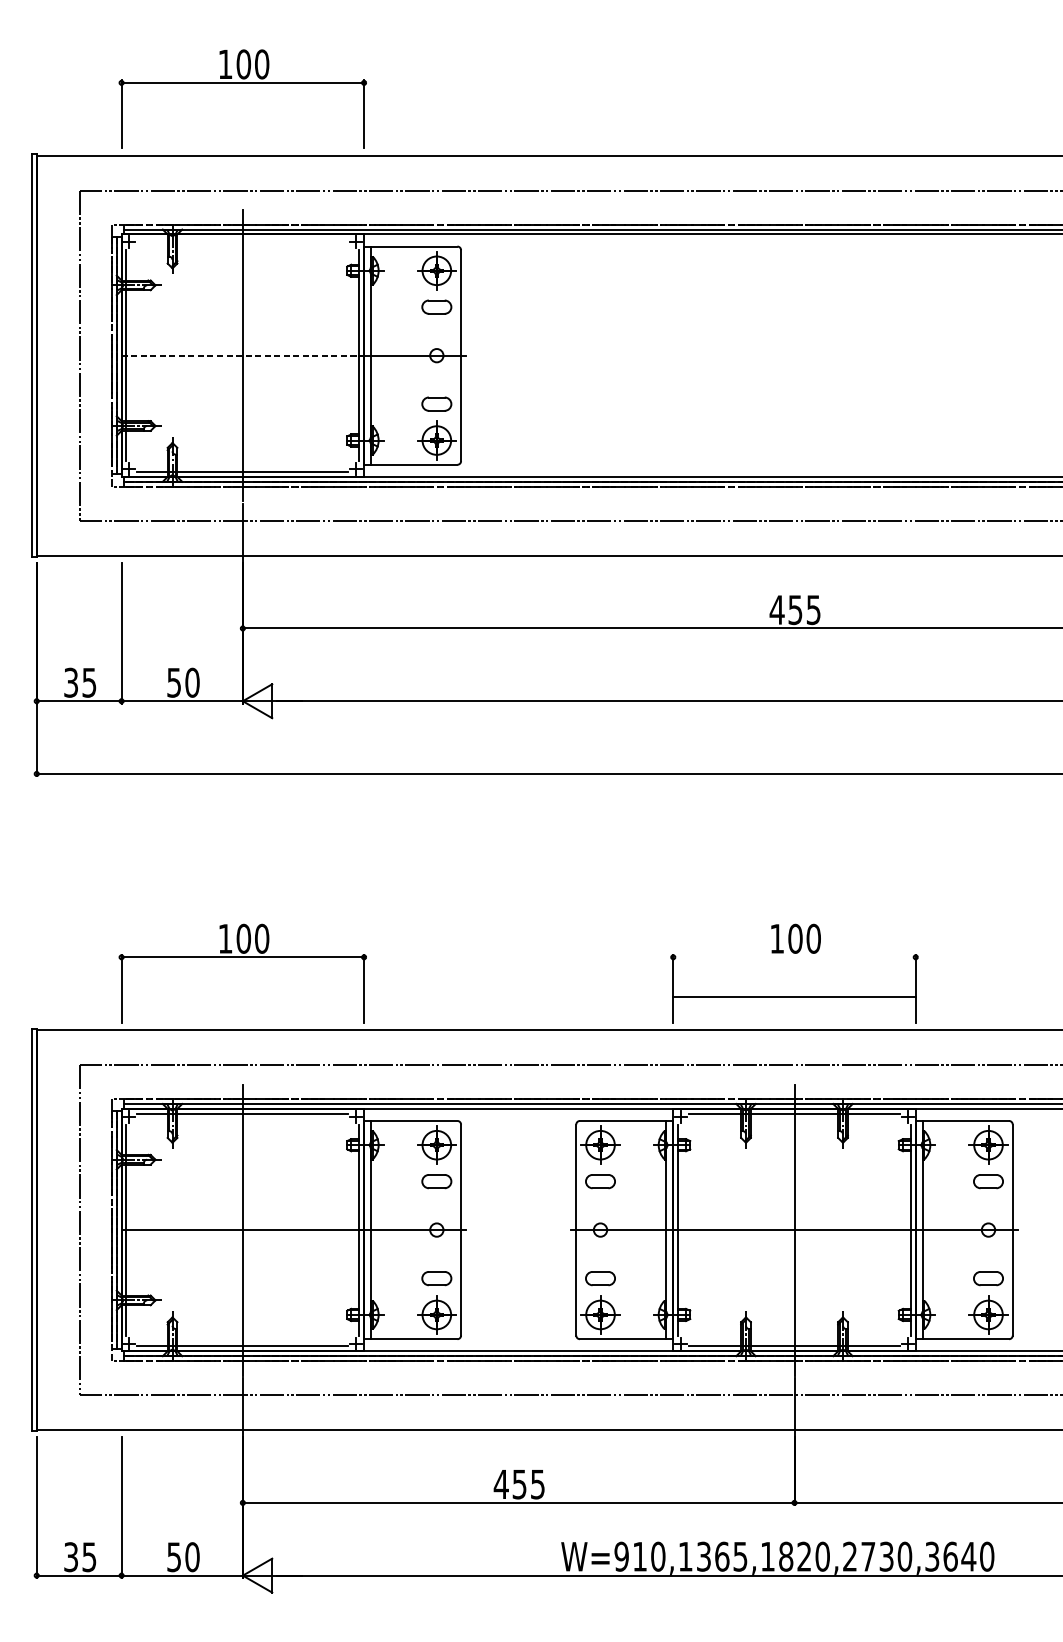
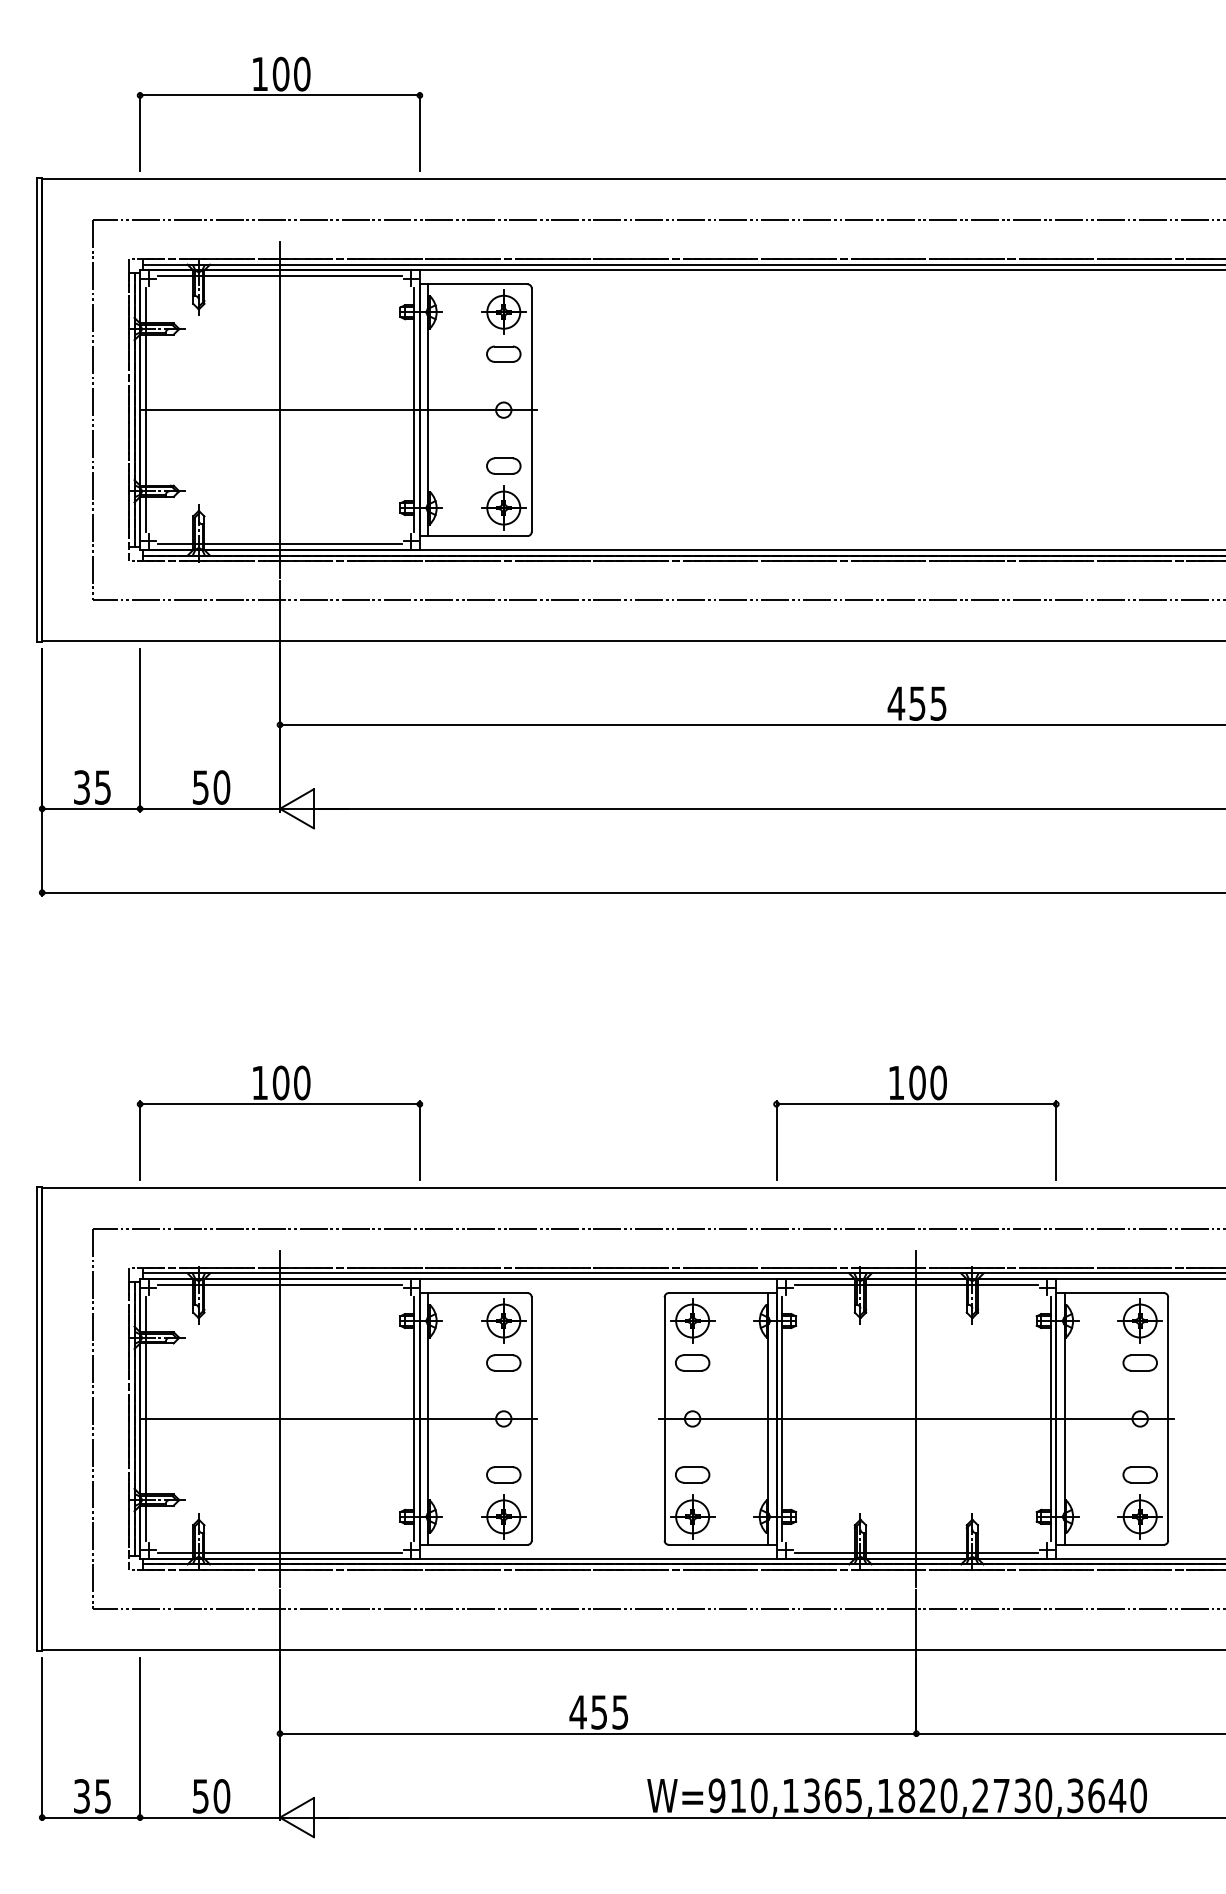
line: (242, 238) -> (279, 275), added
line: (243, 355) -> (280, 410), dashed -> solid
line: (794, 997) -> (916, 1104), moved

